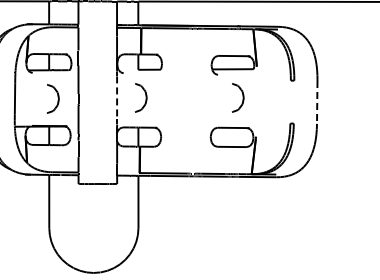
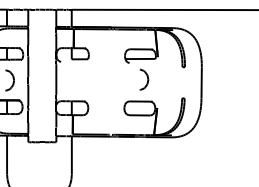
part: (140, 97) -> (73, 79), removed
line: (117, 98) -> (56, 80), dashed -> solid
line: (317, 102) -> (201, 83), dashed -> solid

